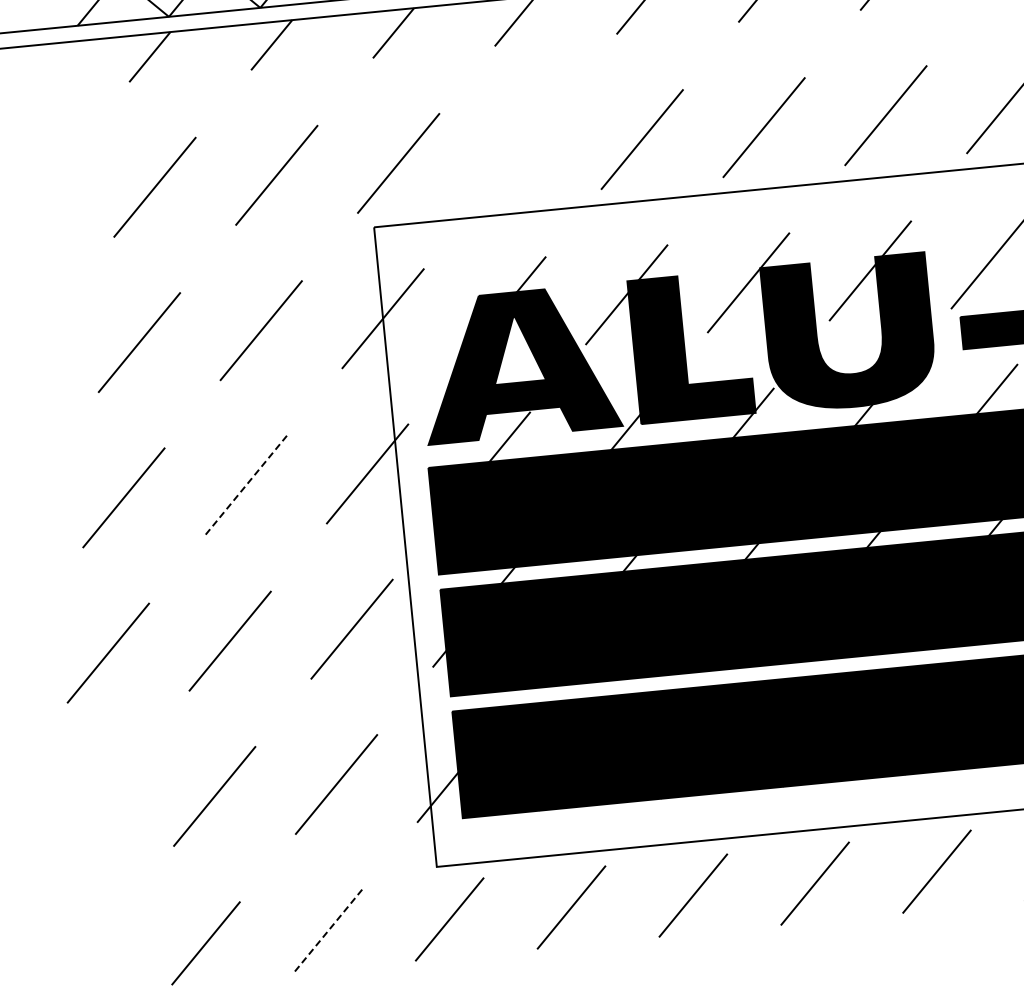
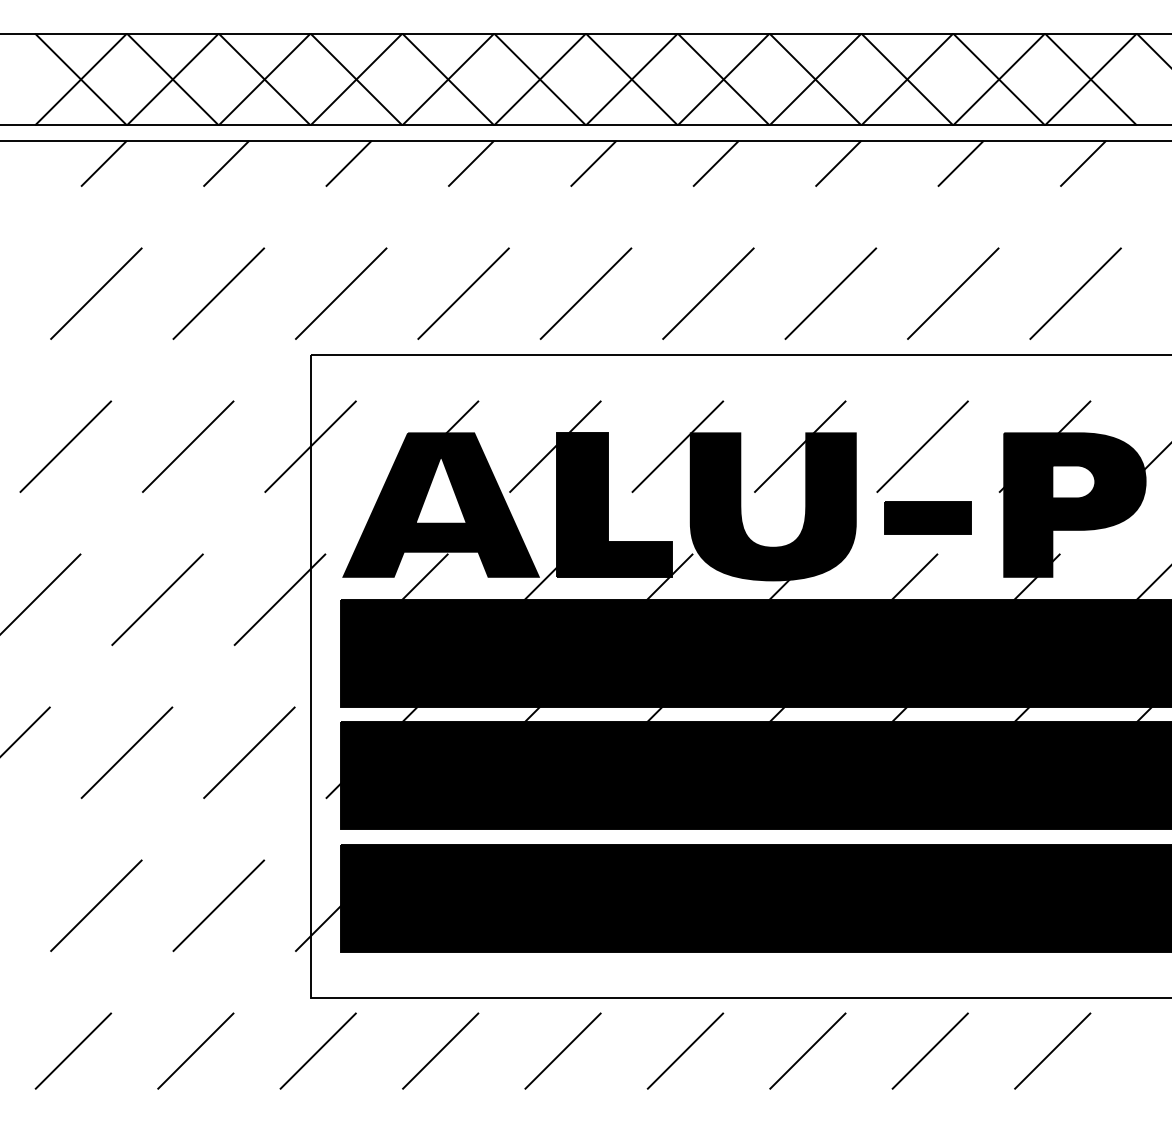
line: (520, 151) -> (463, 293), added
line: (245, 485) -> (157, 599), dashed -> solid
line: (327, 931) -> (195, 1051), dashed -> solid

